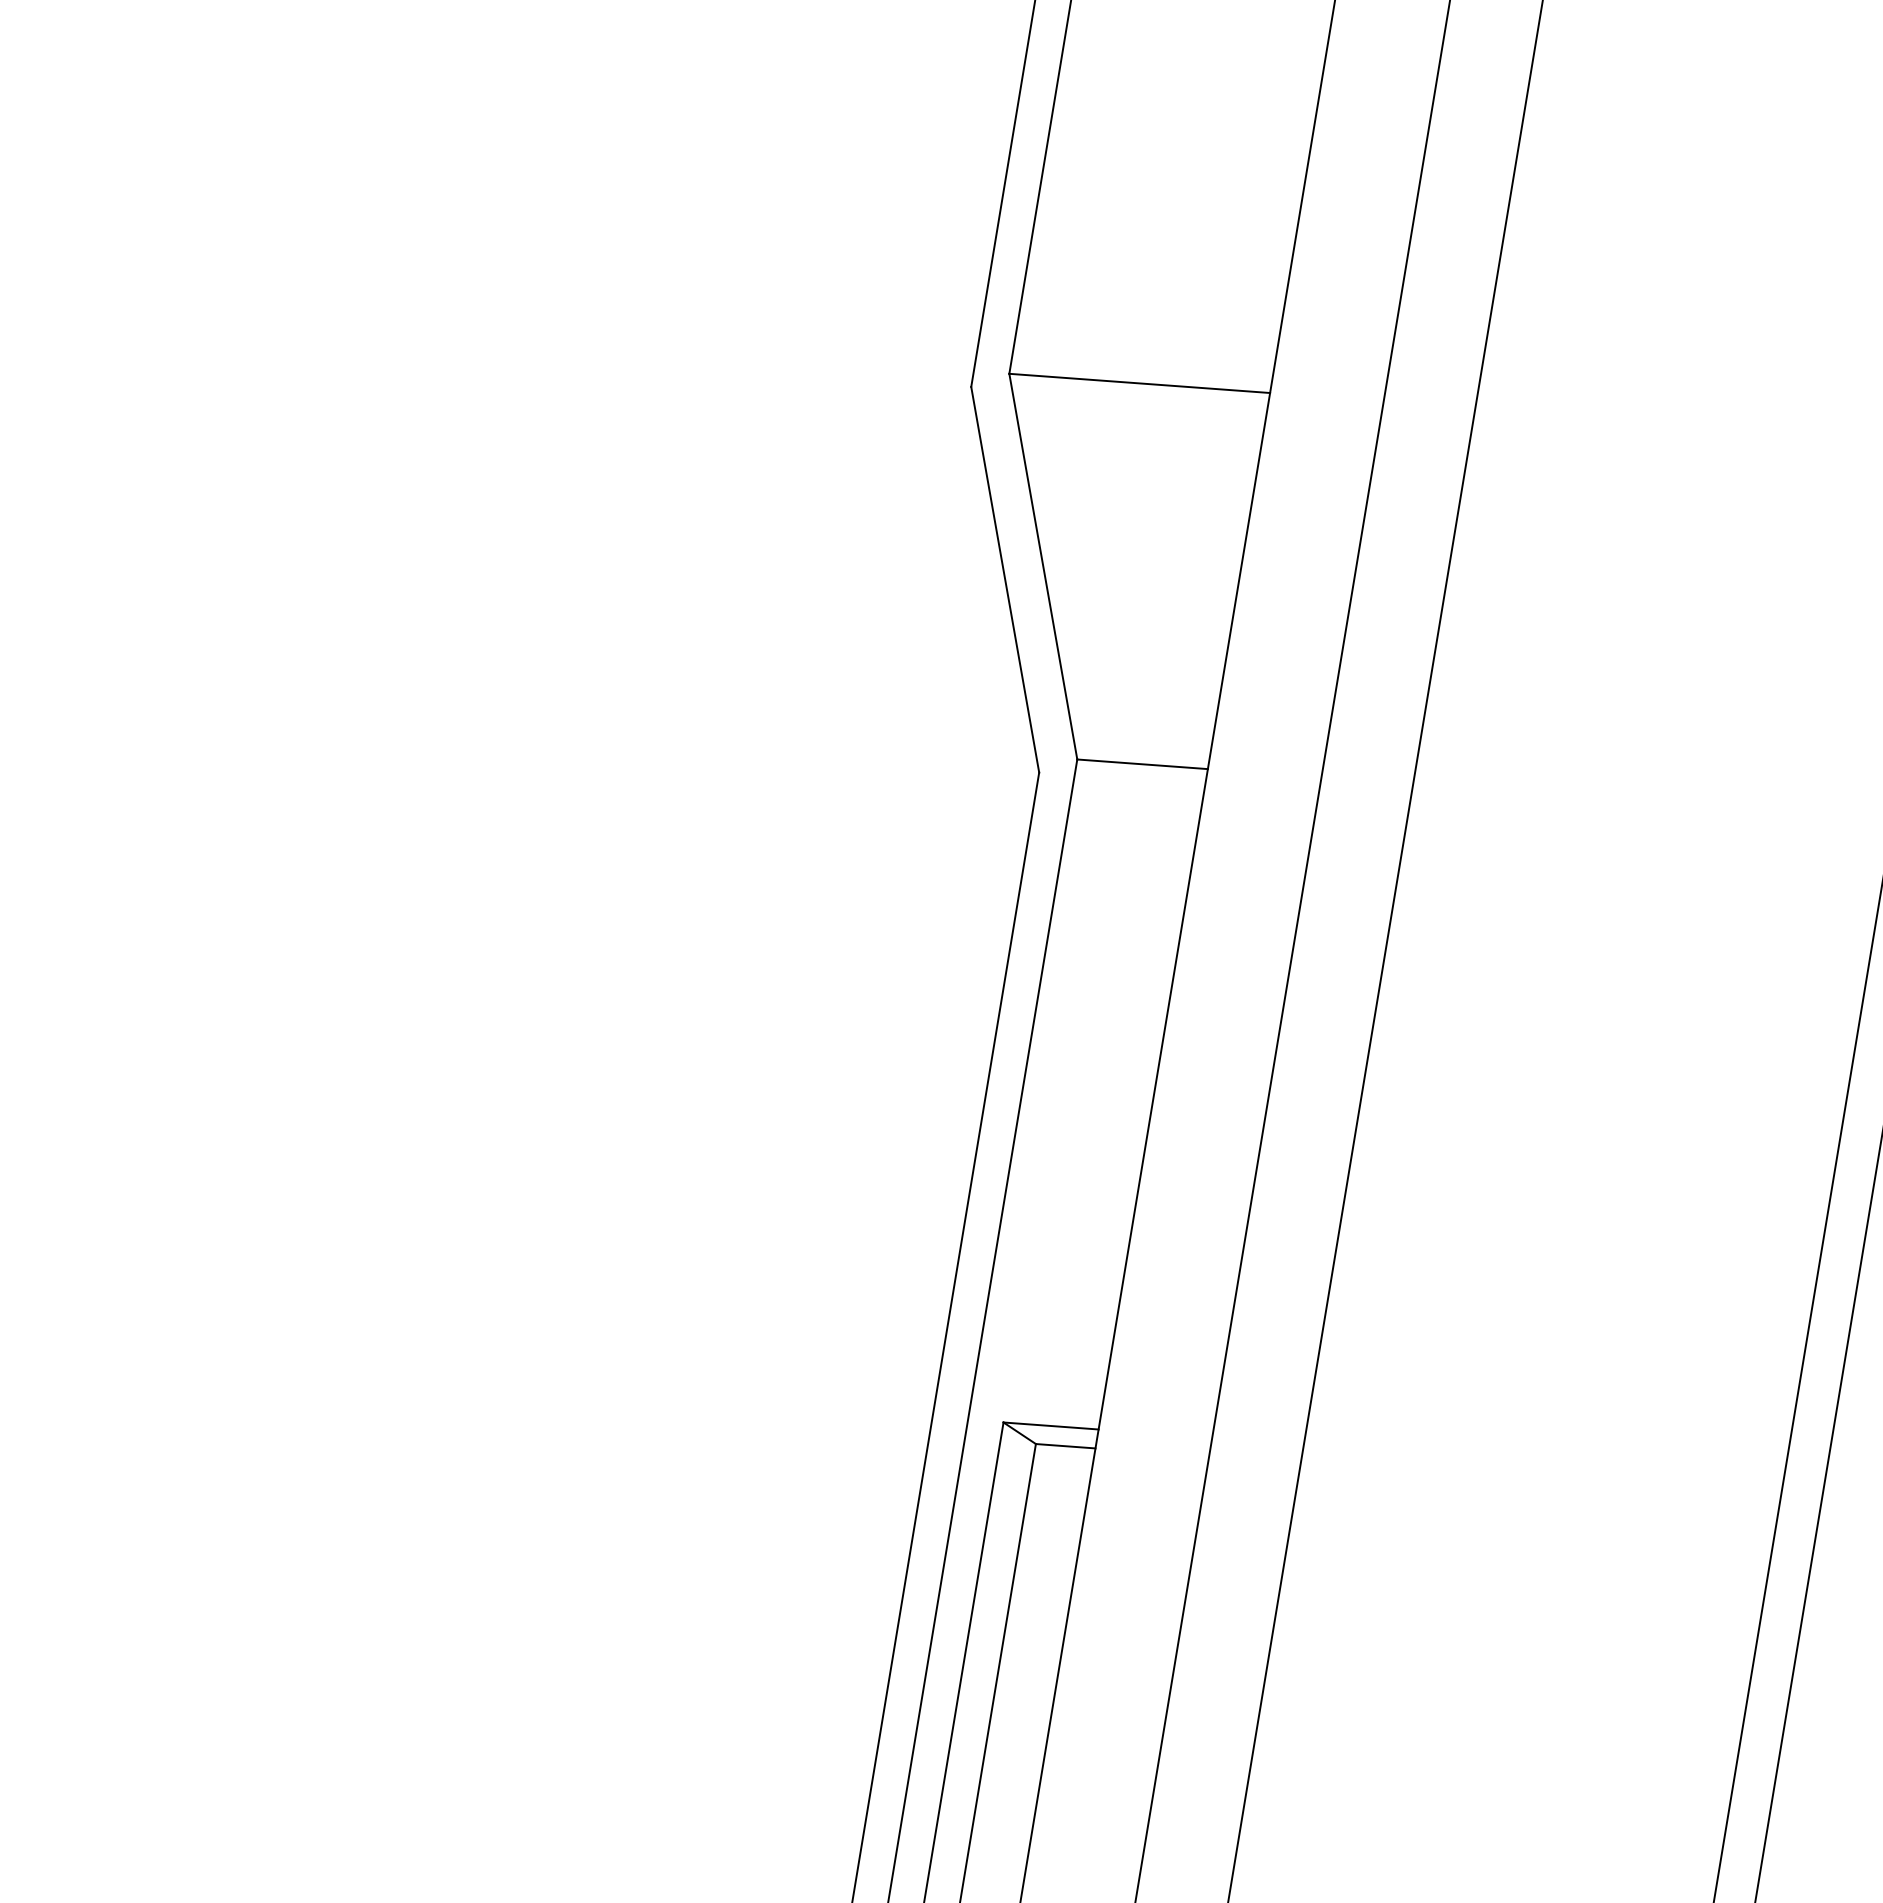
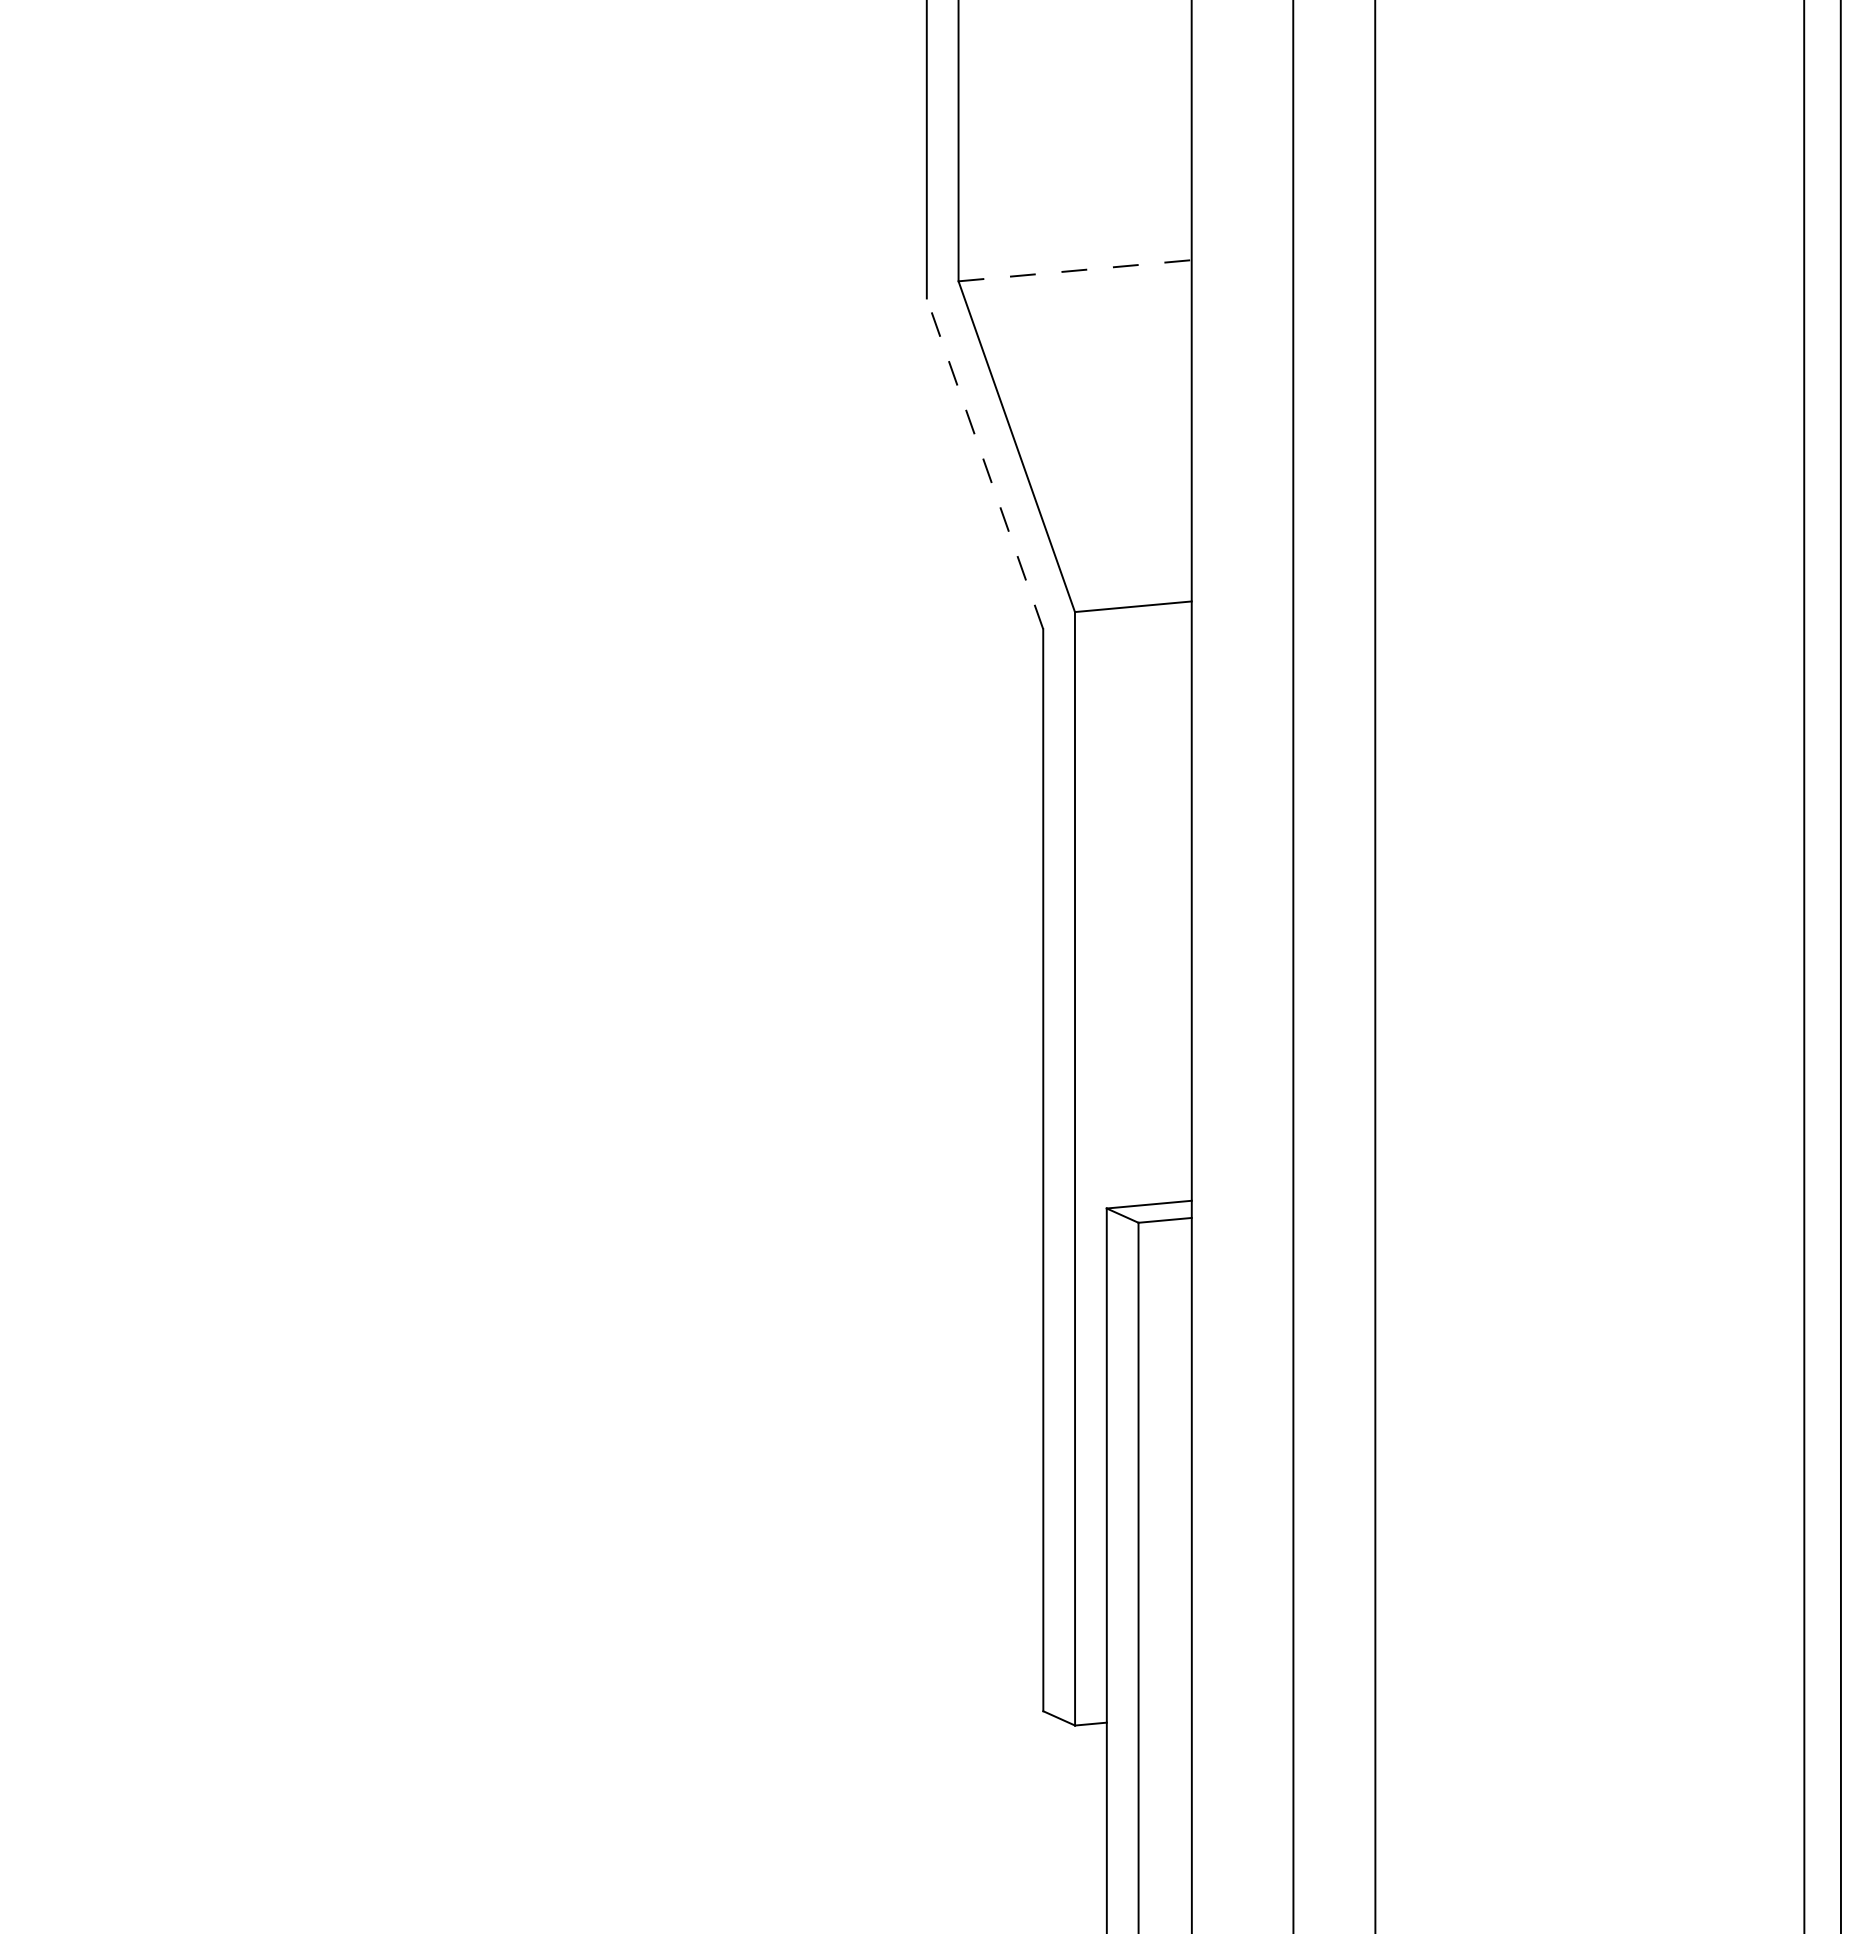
line: (1140, 383) -> (1075, 270), solid -> dashed
line: (1004, 579) -> (984, 463), solid -> dashed

